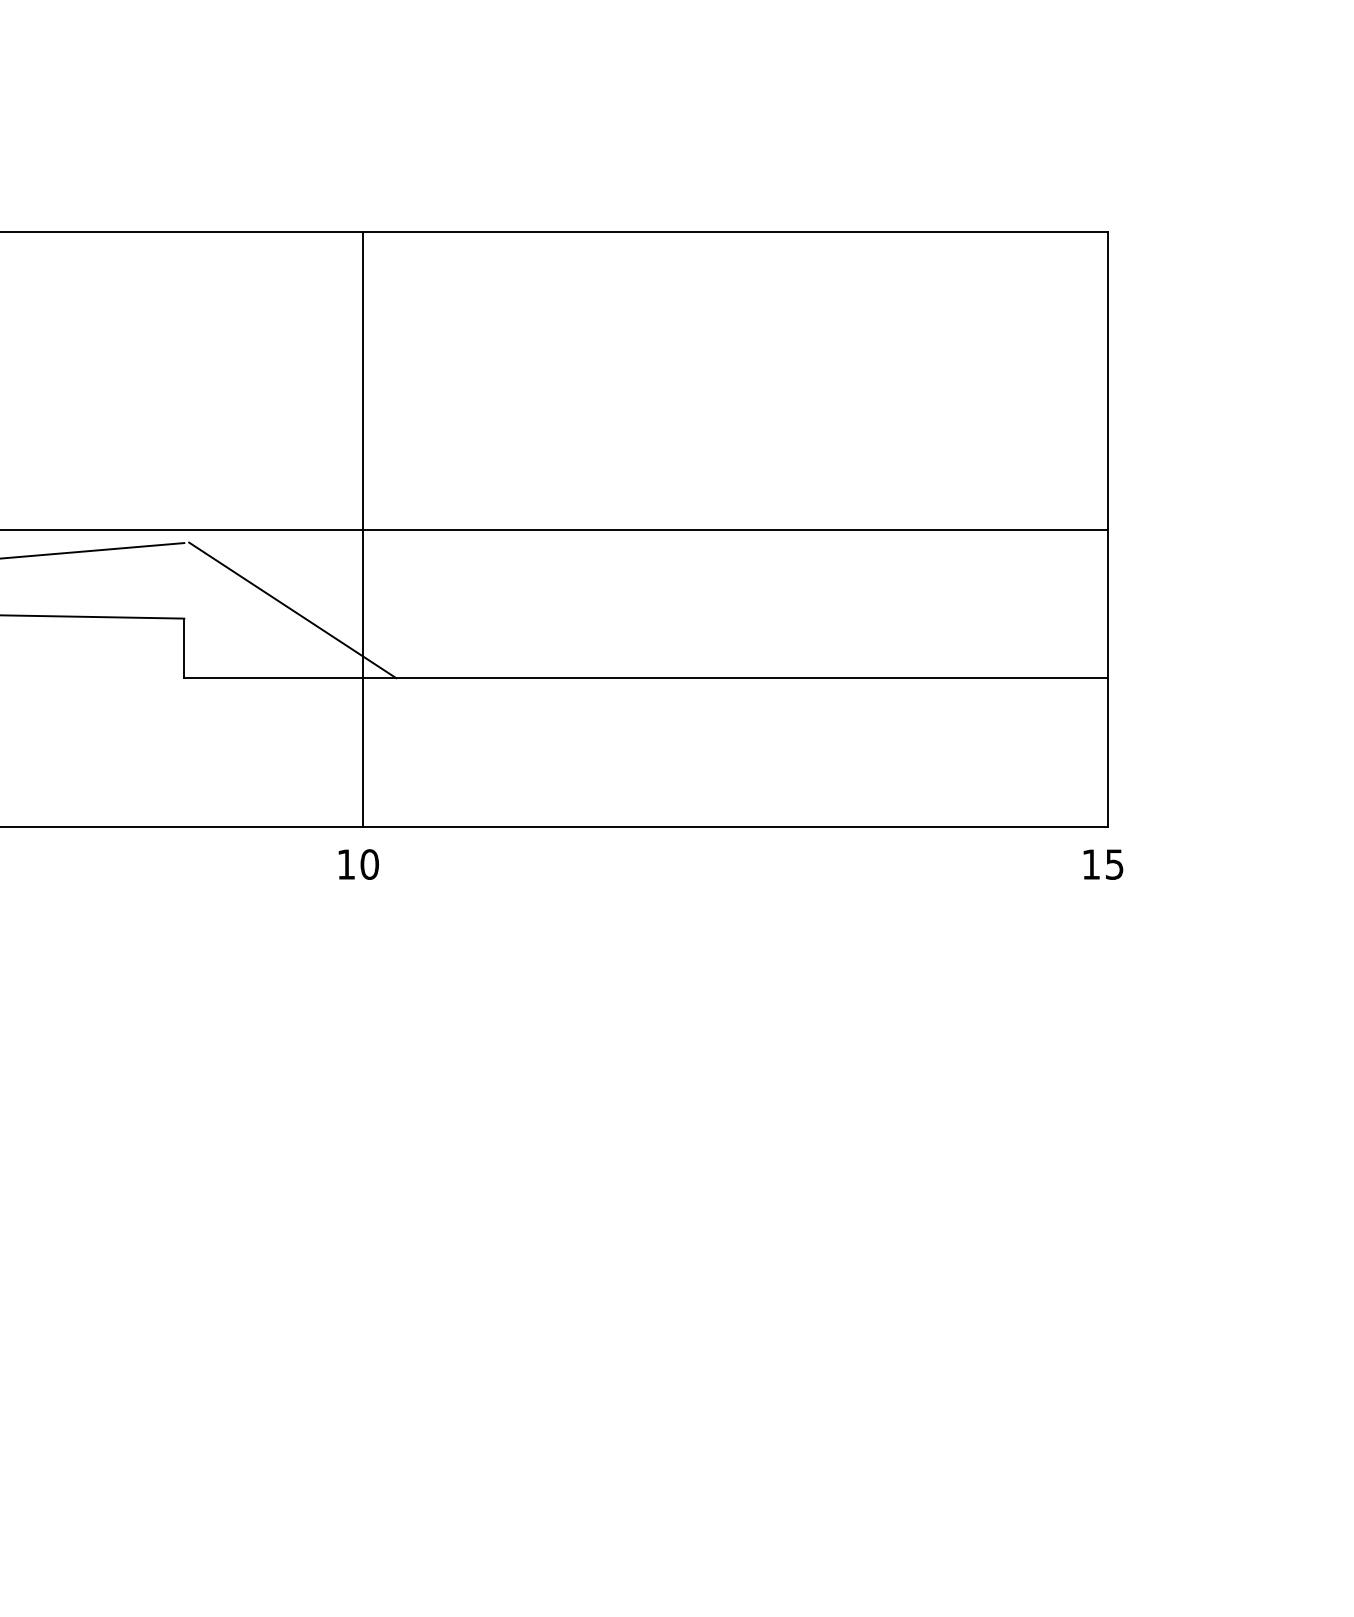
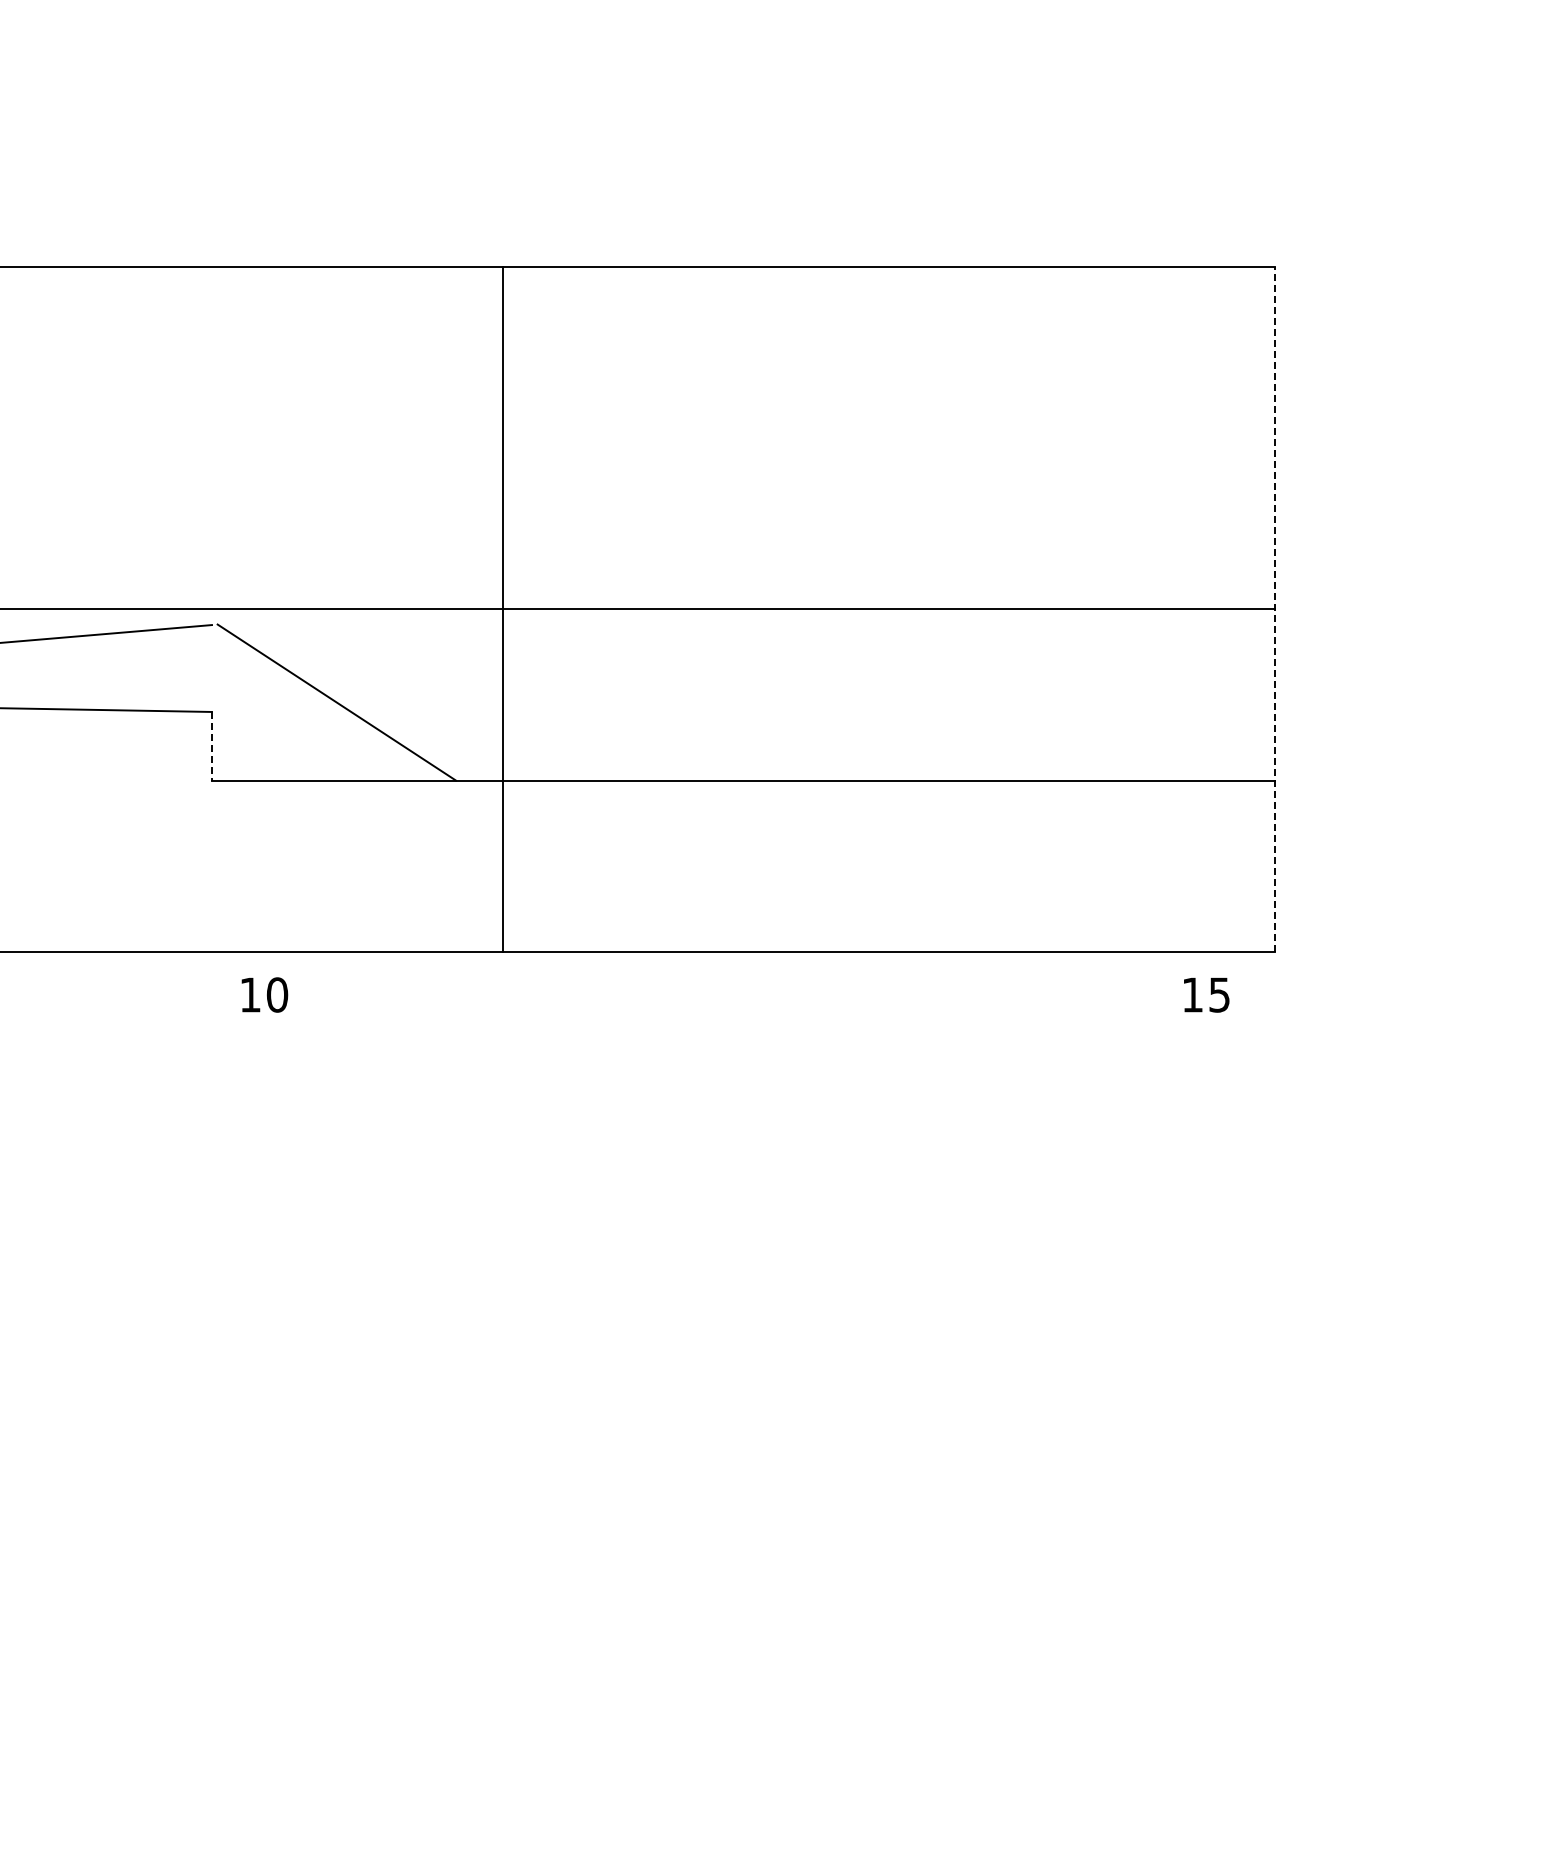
line: (362, 529) -> (502, 609), moved
line: (1107, 529) -> (1274, 609), solid -> dashed
line: (184, 648) -> (212, 746), solid -> dashed
text: (358, 864) -> (264, 994), moved
text: (1103, 864) -> (1206, 995), moved

